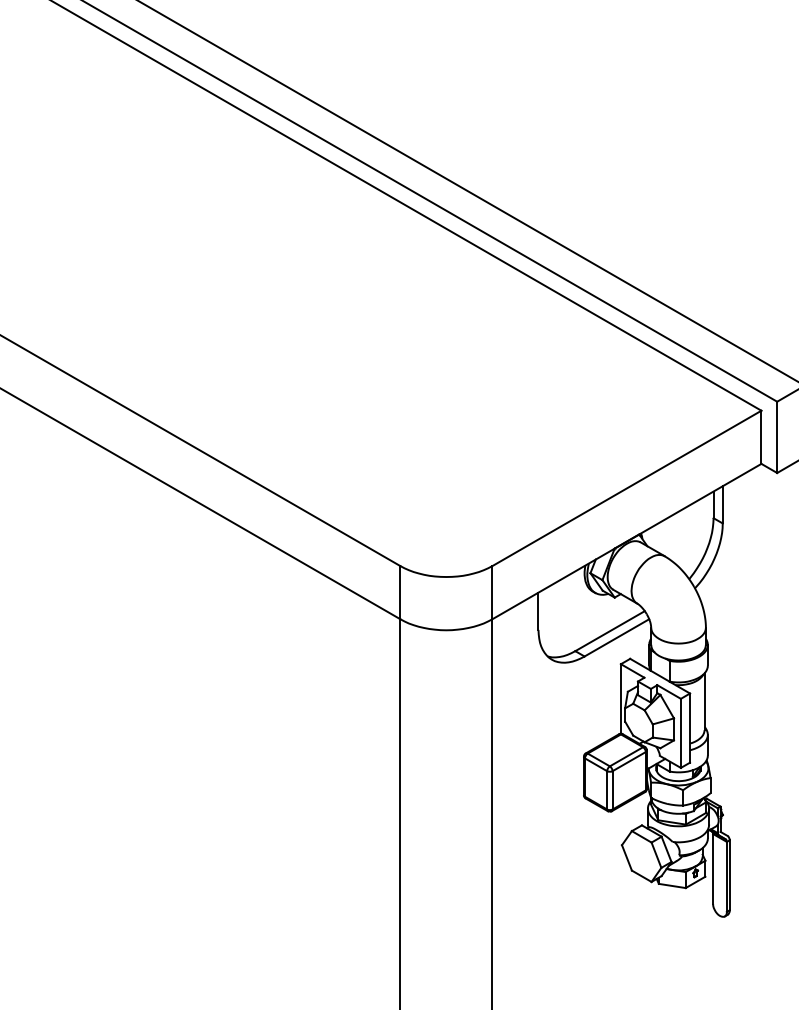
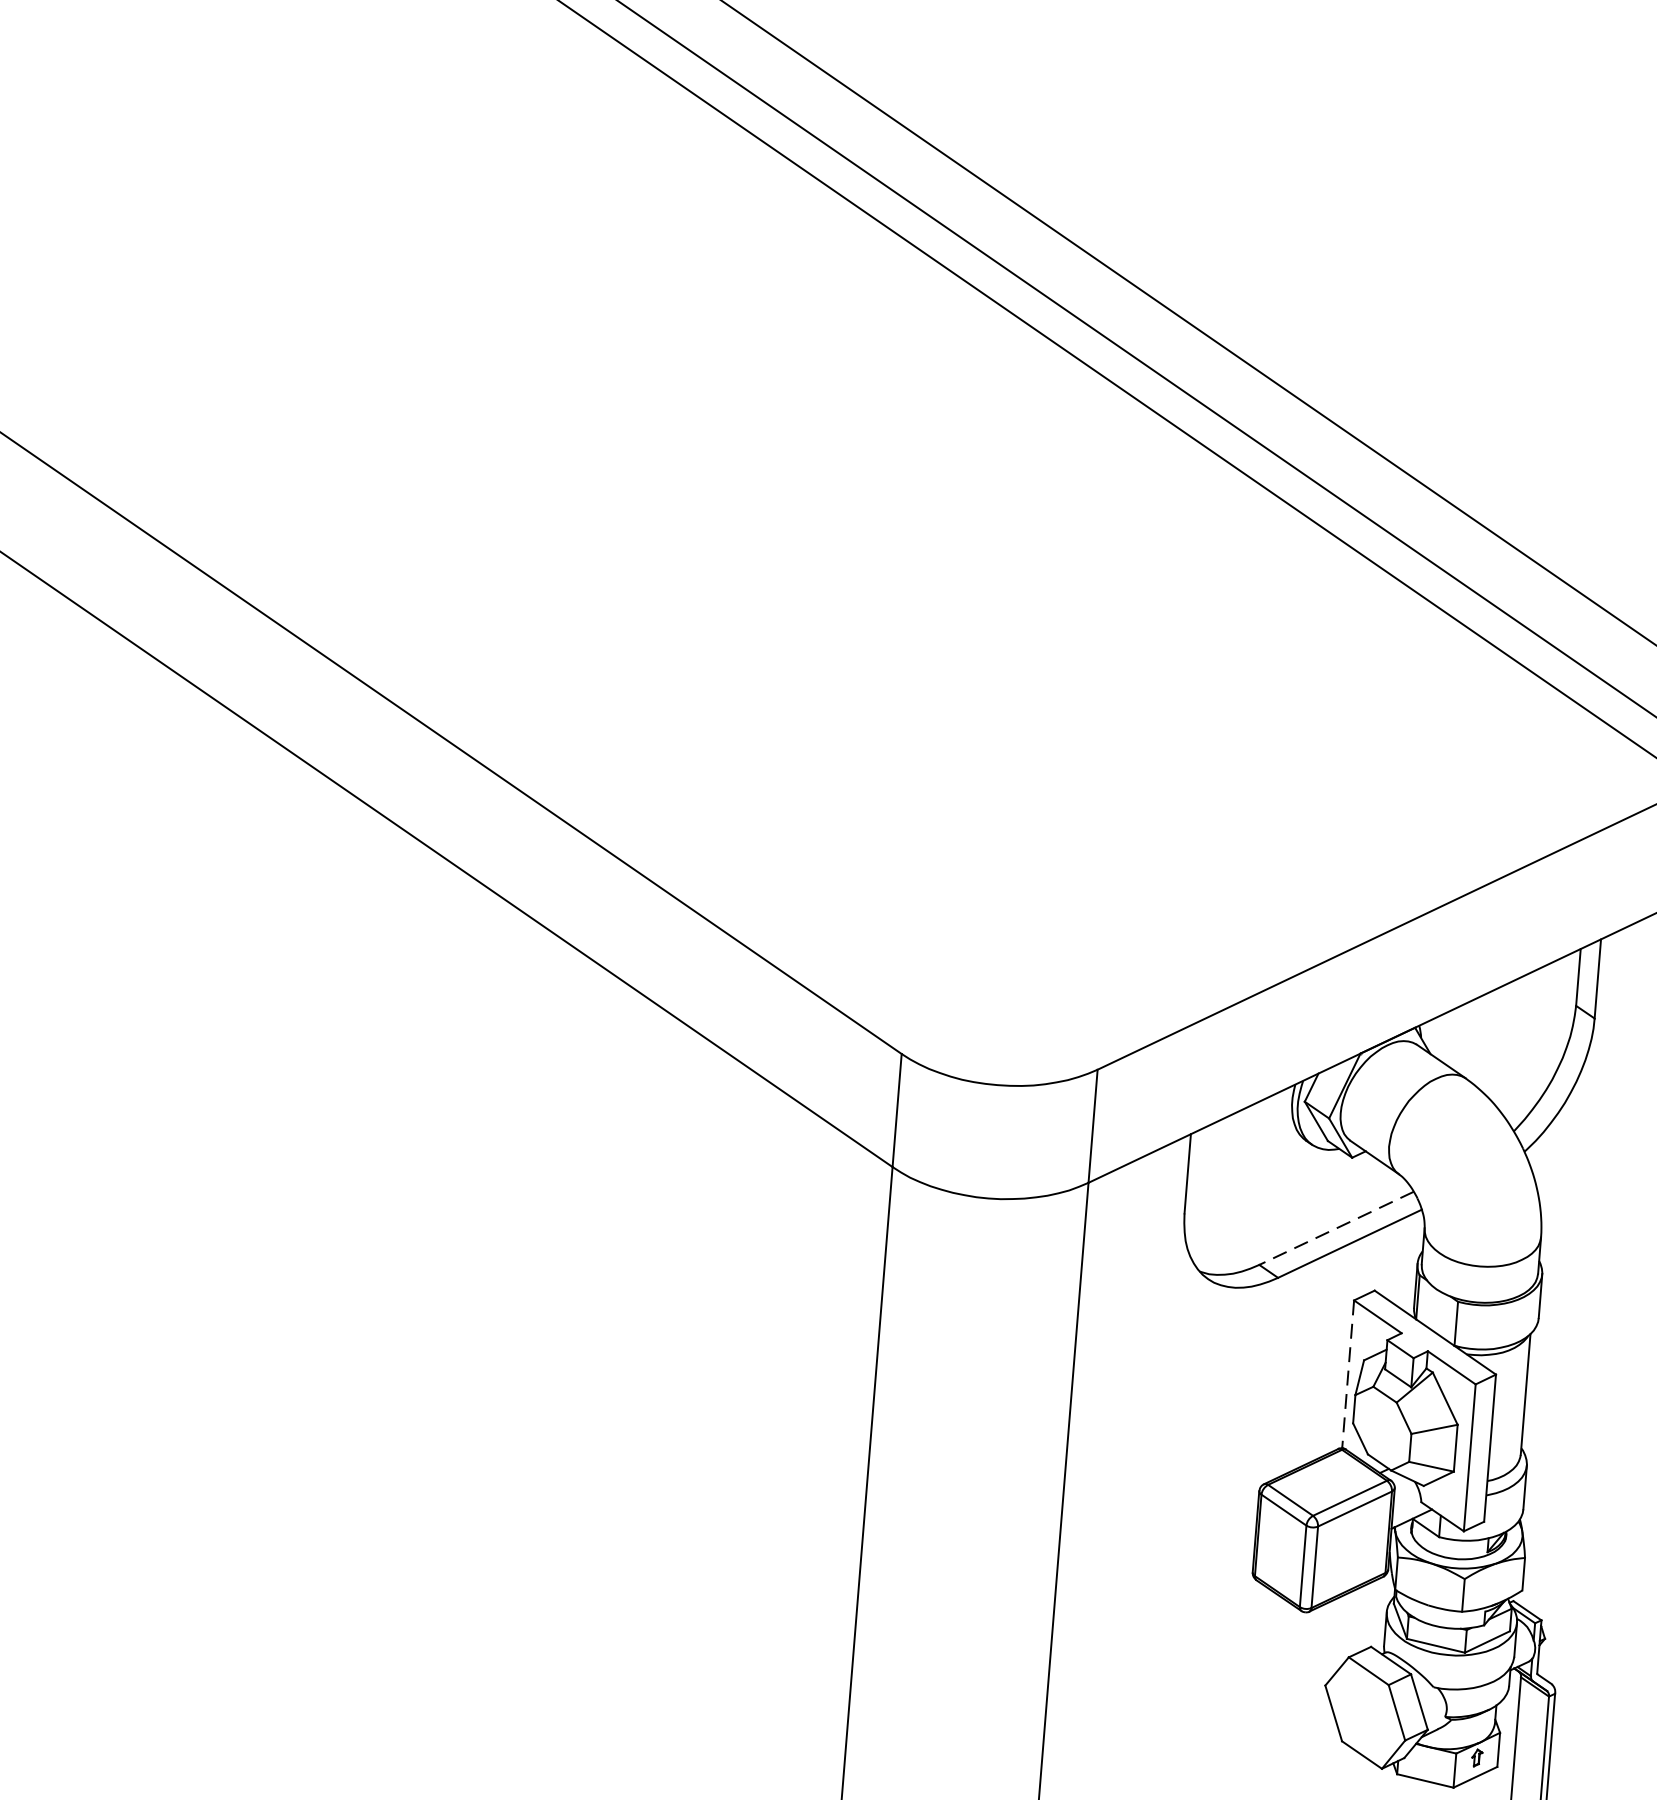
line: (609, 631) -> (1335, 1228), solid -> dashed
line: (620, 698) -> (1347, 1373), solid -> dashed

